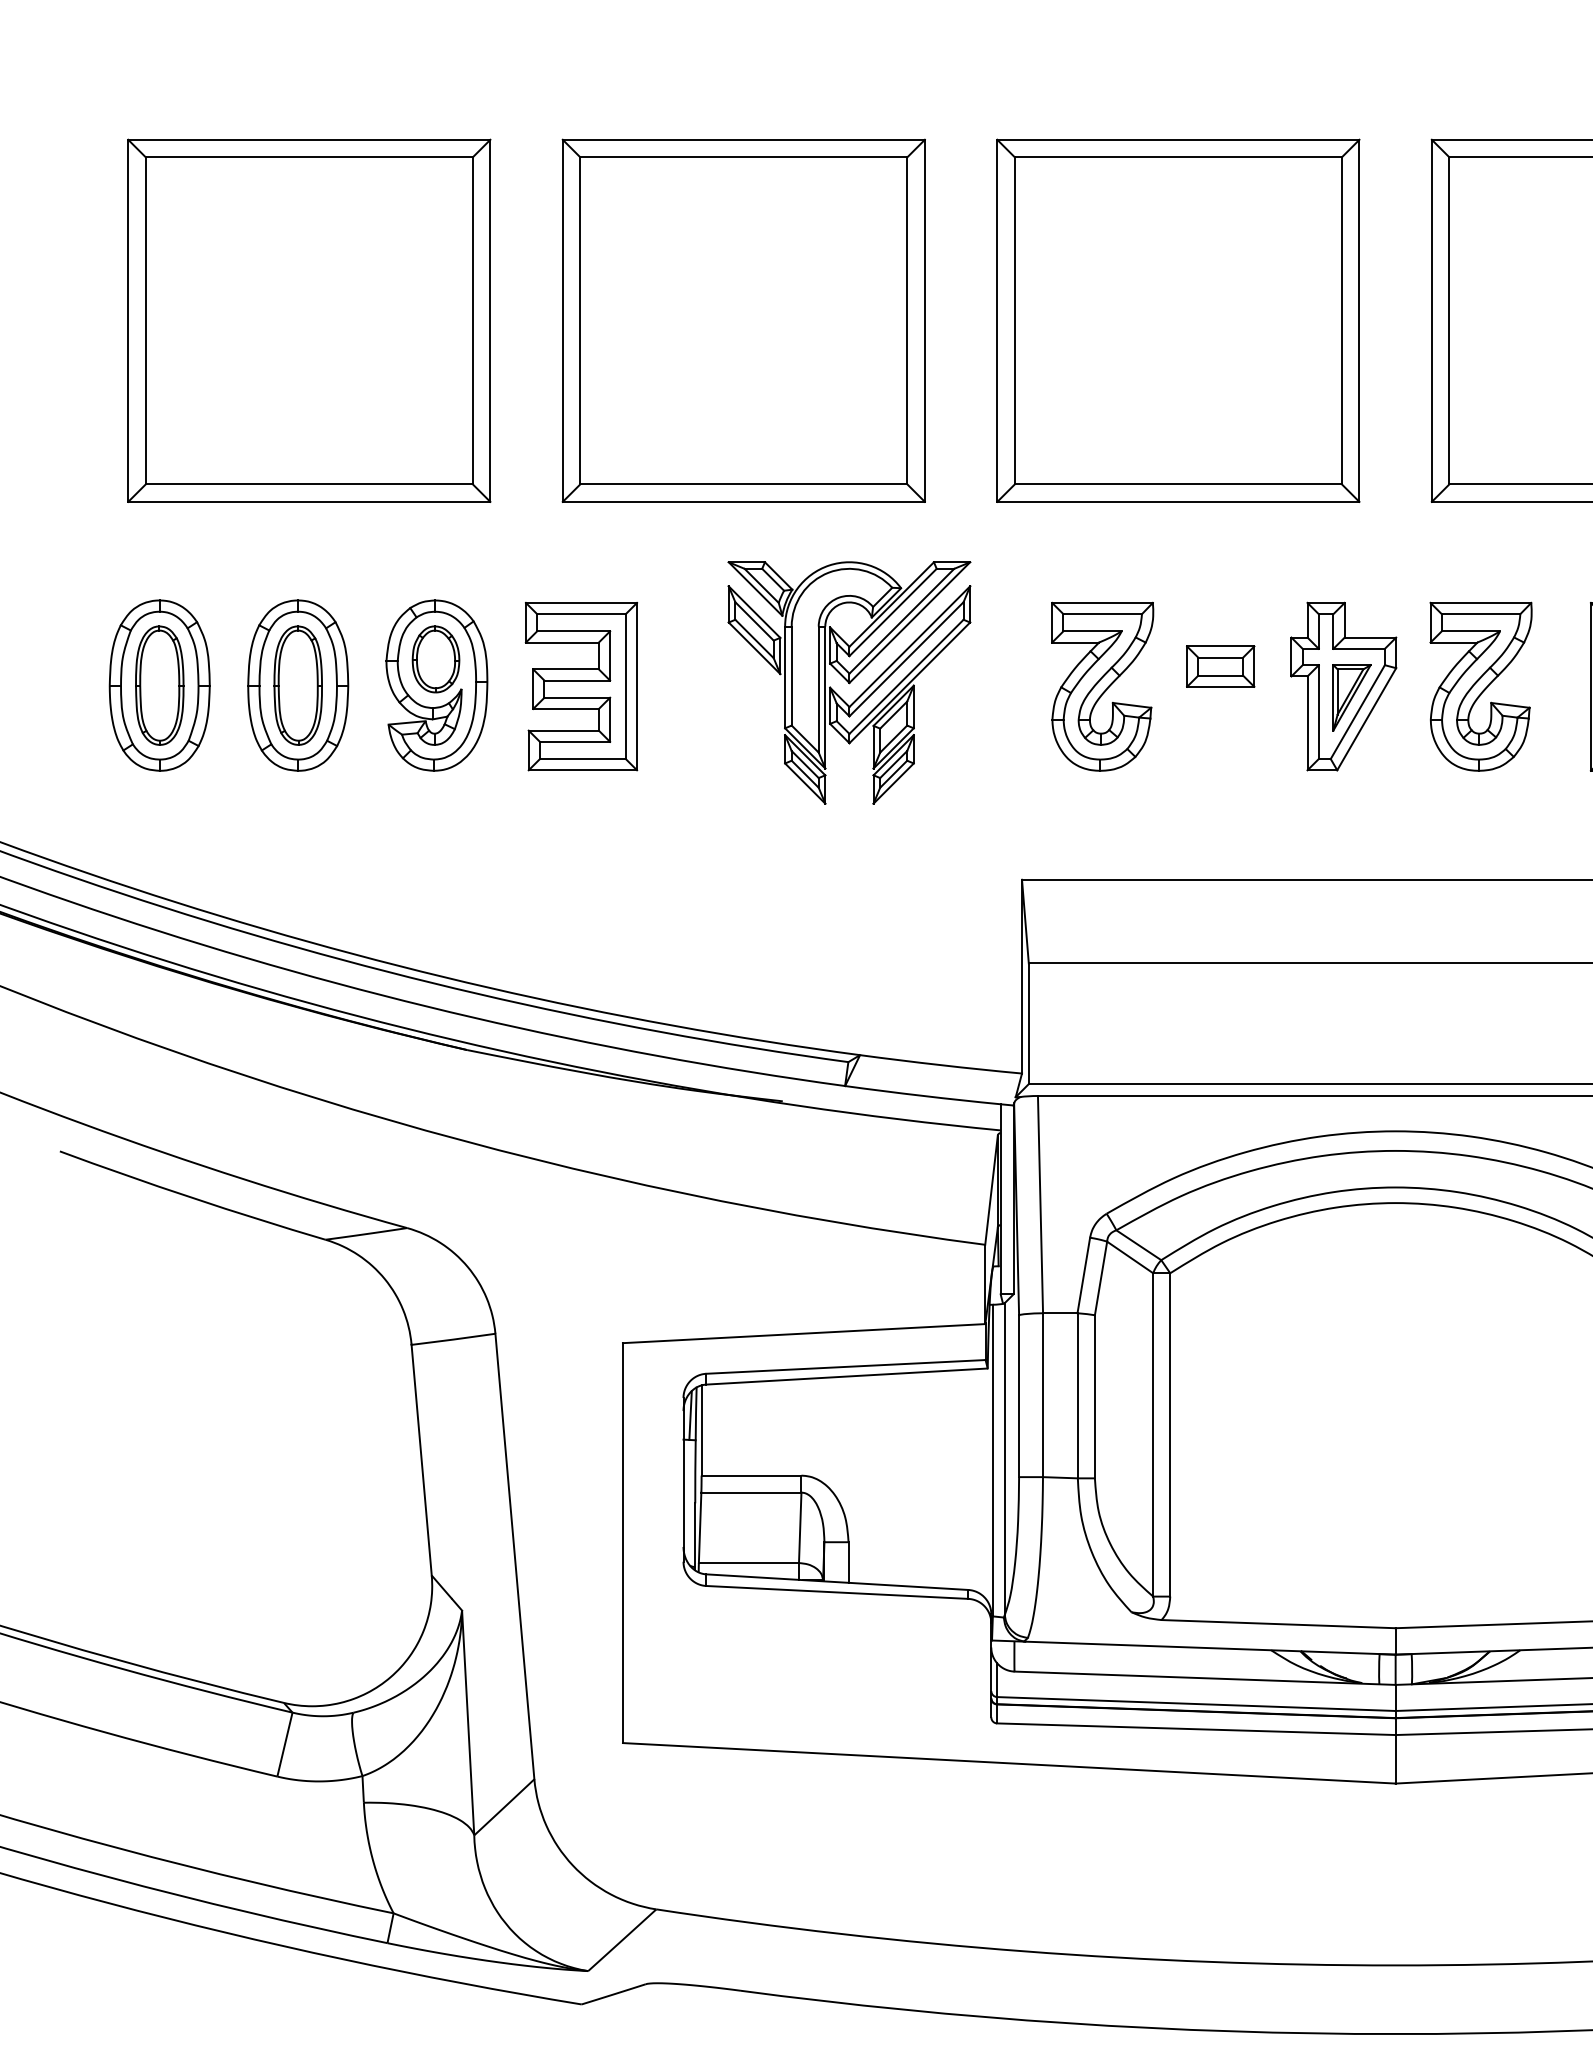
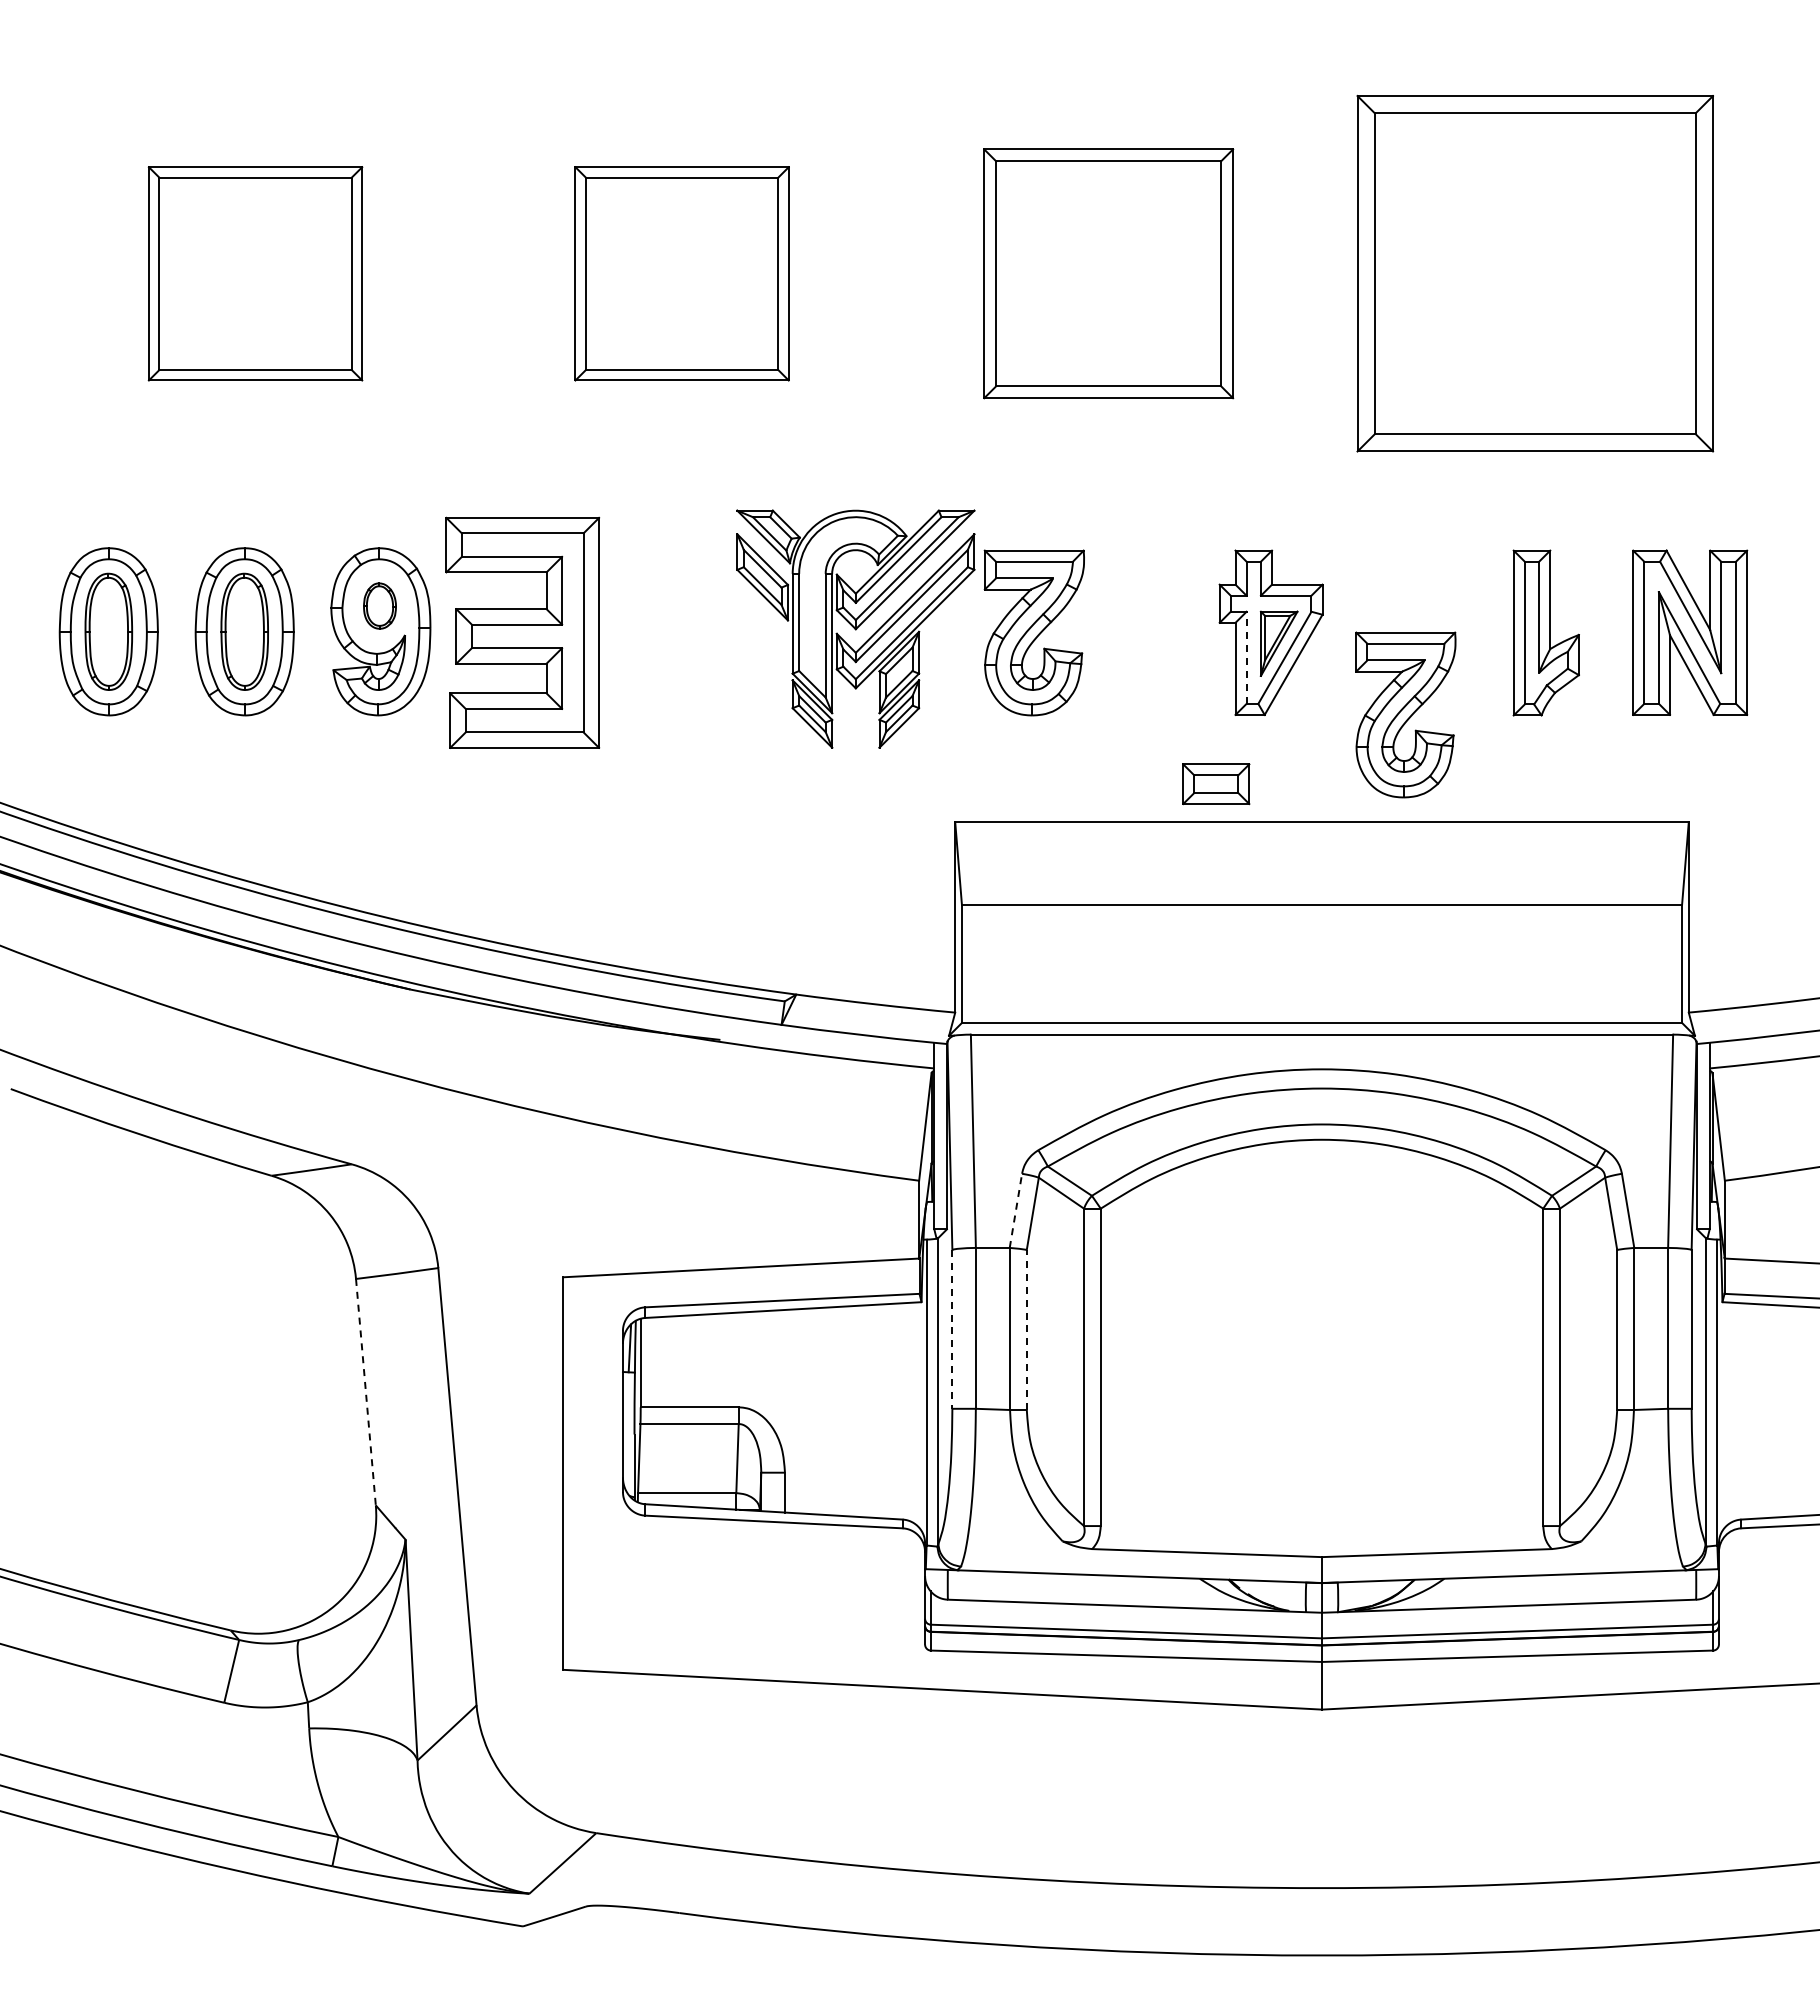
part: (309, 320) -> (255, 273), size x0.6
part: (743, 320) -> (681, 273), size x0.6
part: (1178, 320) -> (1108, 273), size x0.7
part: (435, 658) -> (379, 605), size x0.7
part: (1220, 666) -> (1216, 784), moved
part: (849, 682) -> (855, 628), moved
part: (581, 686) -> (522, 632), size x1.4
part: (1480, 686) -> (1405, 714), moved
line: (1318, 711) -> (1246, 657), solid -> dashed
line: (1083, 1275) -> (1015, 1210), solid -> dashed
line: (1019, 1396) -> (952, 1329), solid -> dashed
line: (1094, 1396) -> (1026, 1329), solid -> dashed
line: (421, 1460) -> (365, 1392), solid -> dashed

